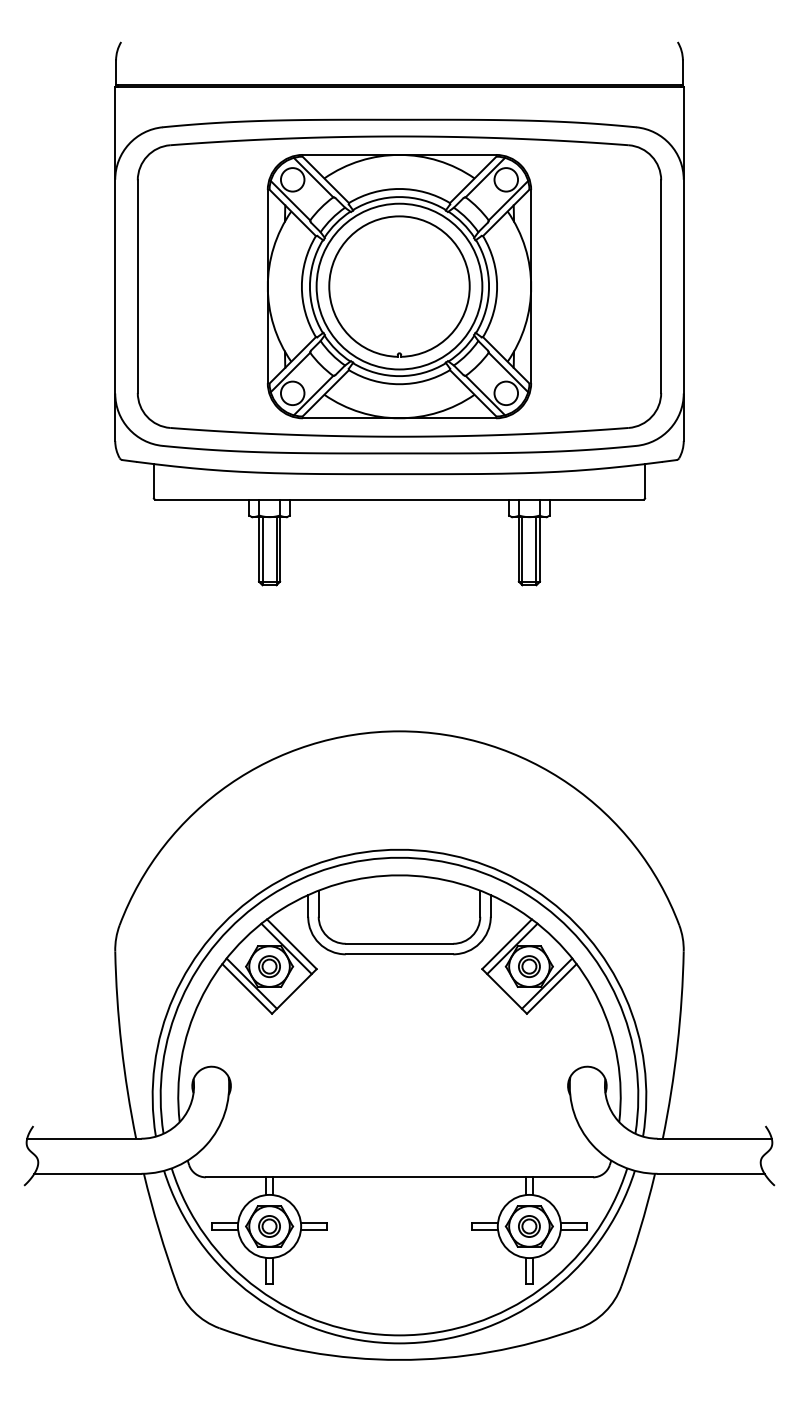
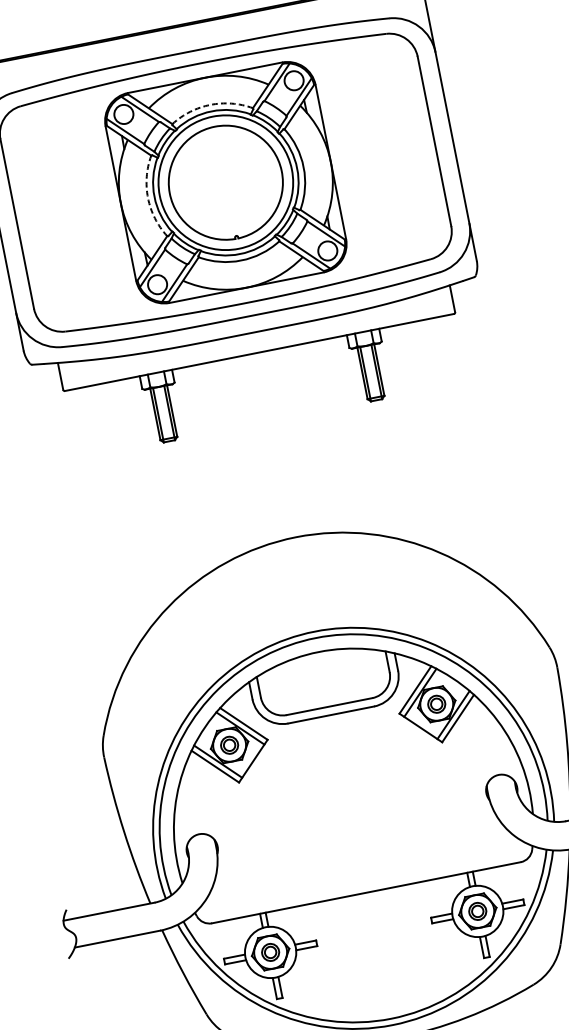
arc: (399, 188) -> (210, 104), solid -> dashed
arc: (301, 286) -> (147, 198), solid -> dashed

